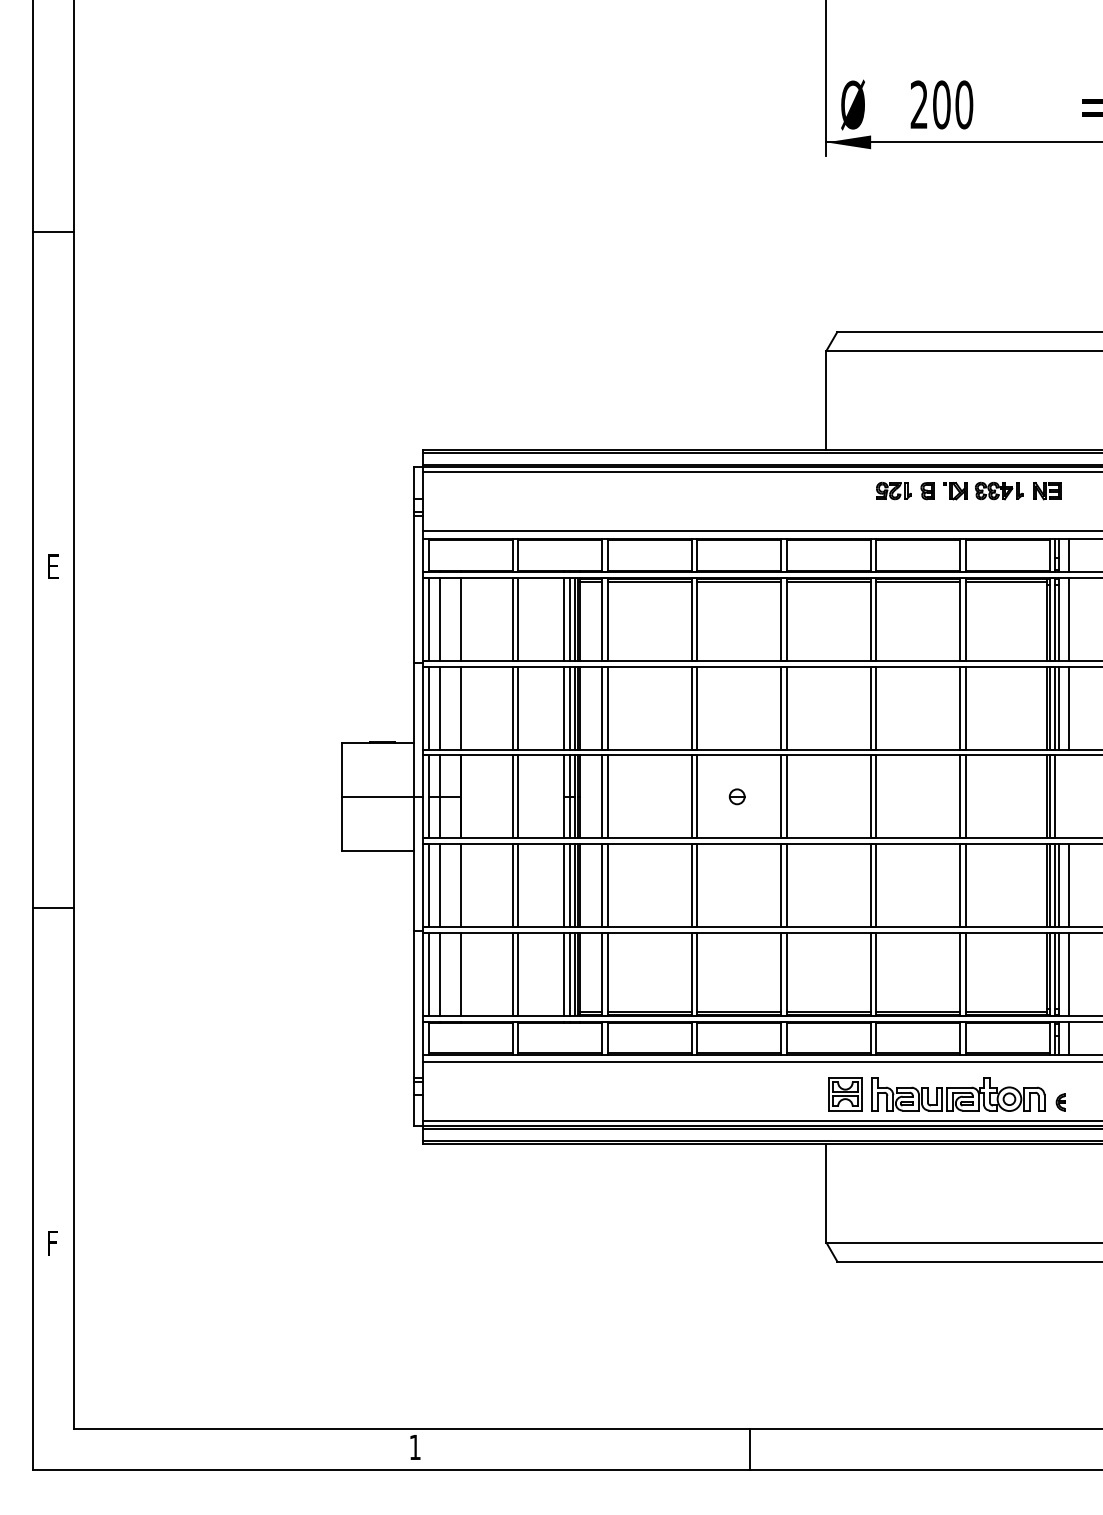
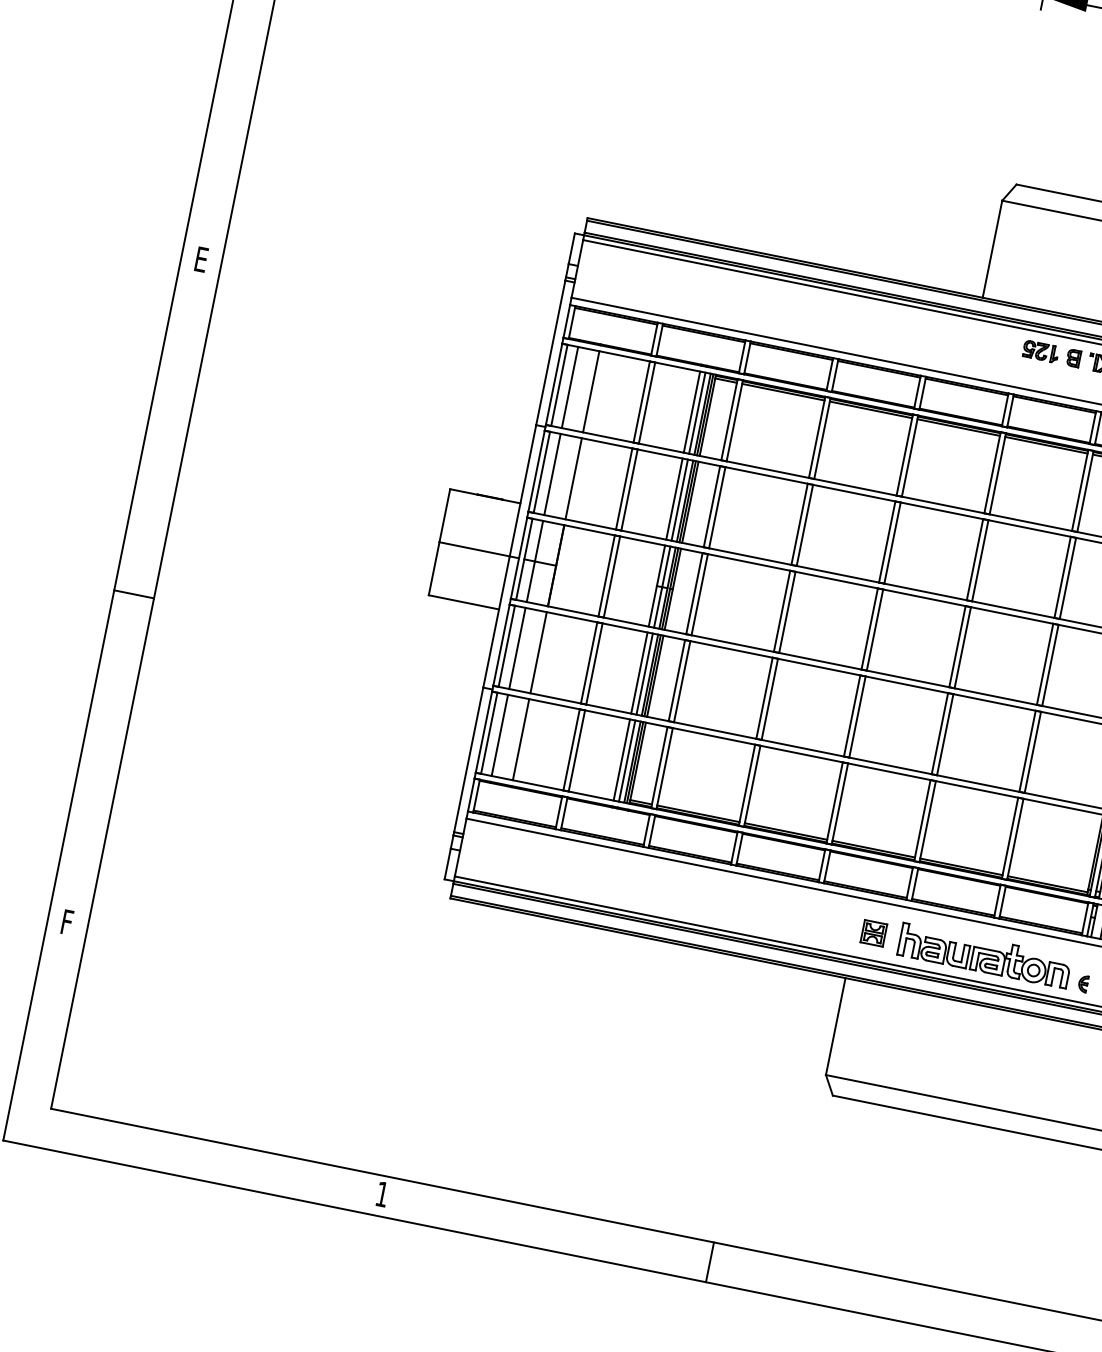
part: (736, 796) -> (825, 619), removed
part: (845, 1094) -> (873, 933), size x0.7

